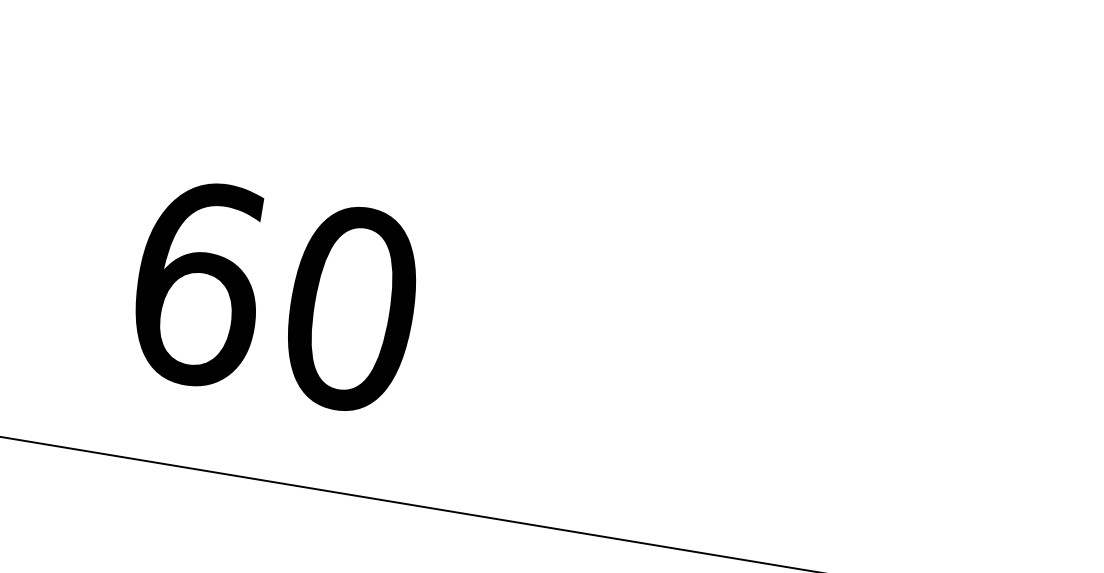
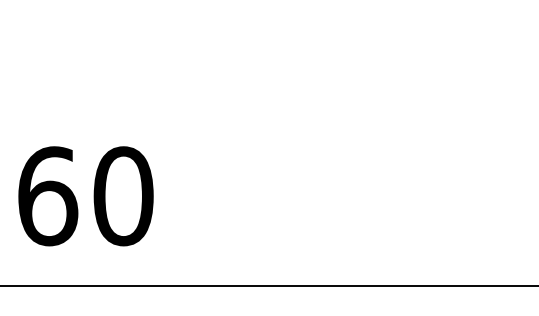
text: (274, 296) -> (85, 196), moved

